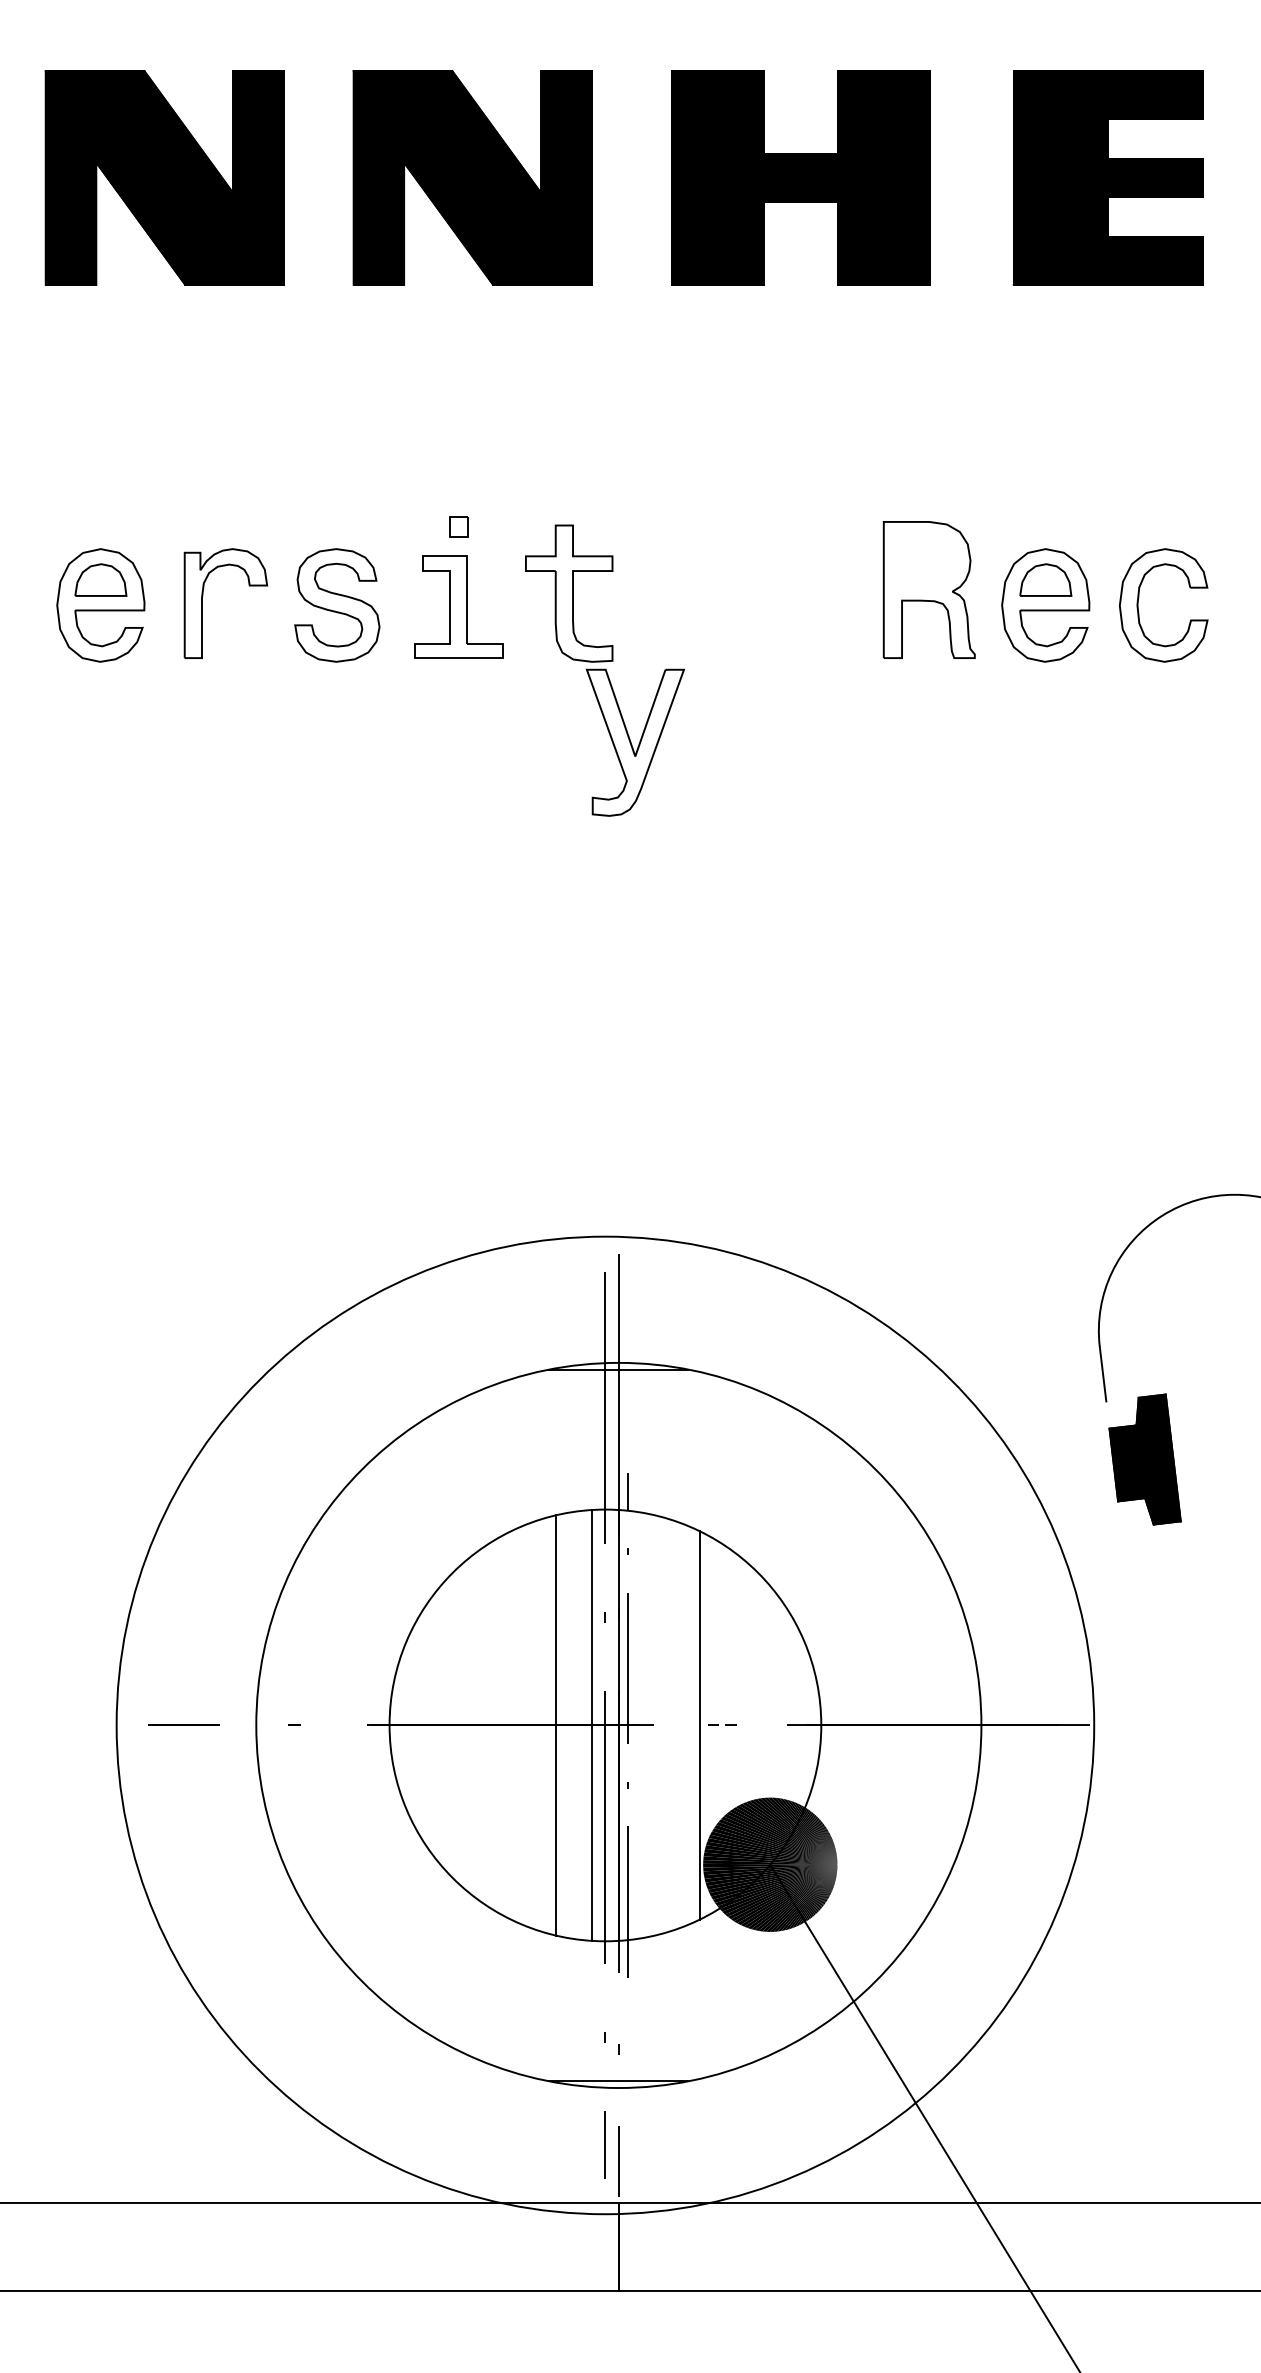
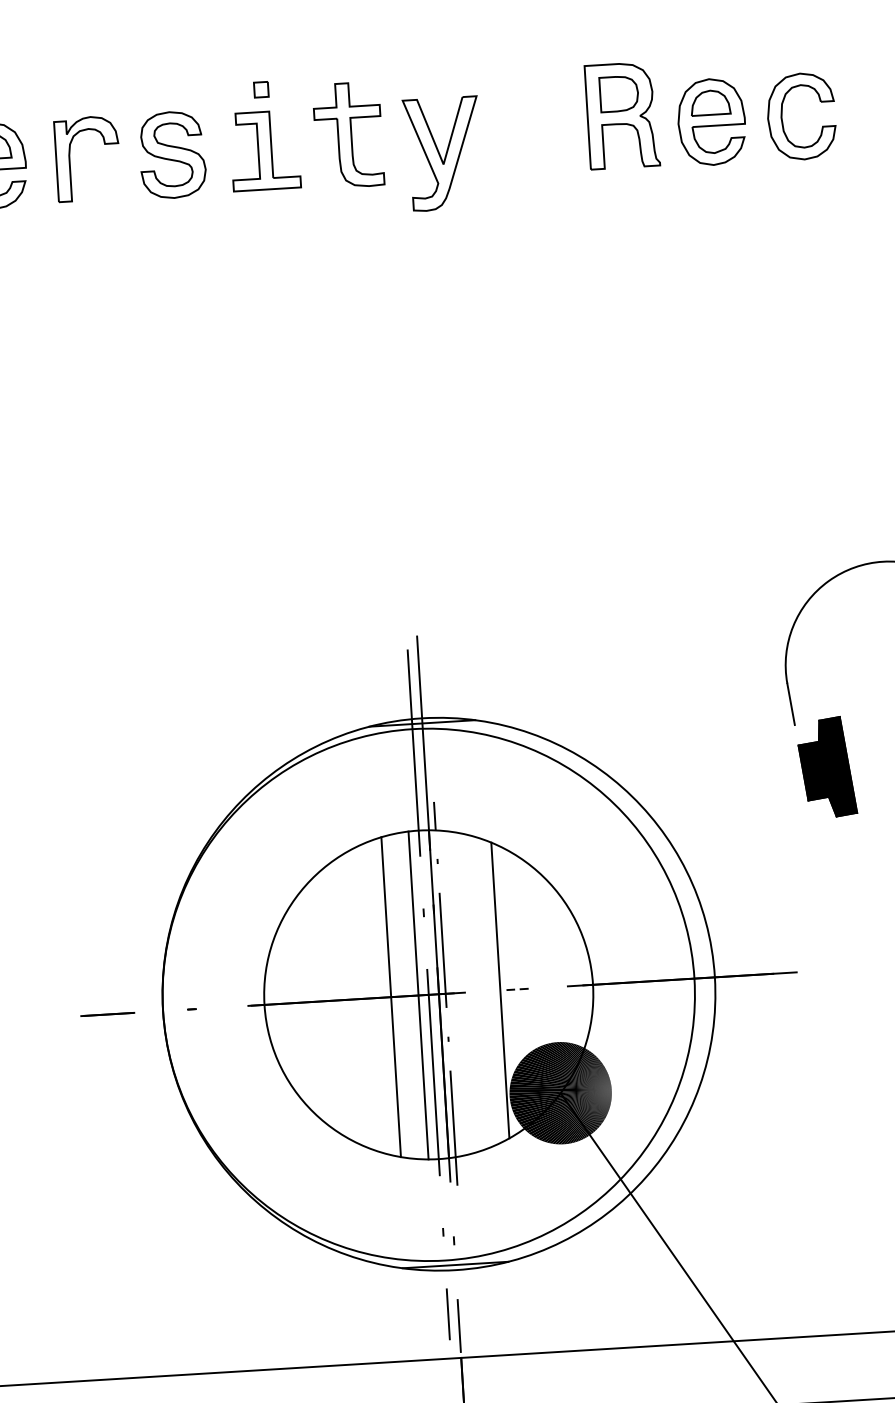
part: (926, 560) -> (618, 93), added
part: (635, 742) -> (443, 153), moved
circle: (605, 1725) -> (428, 994), size x0.71

